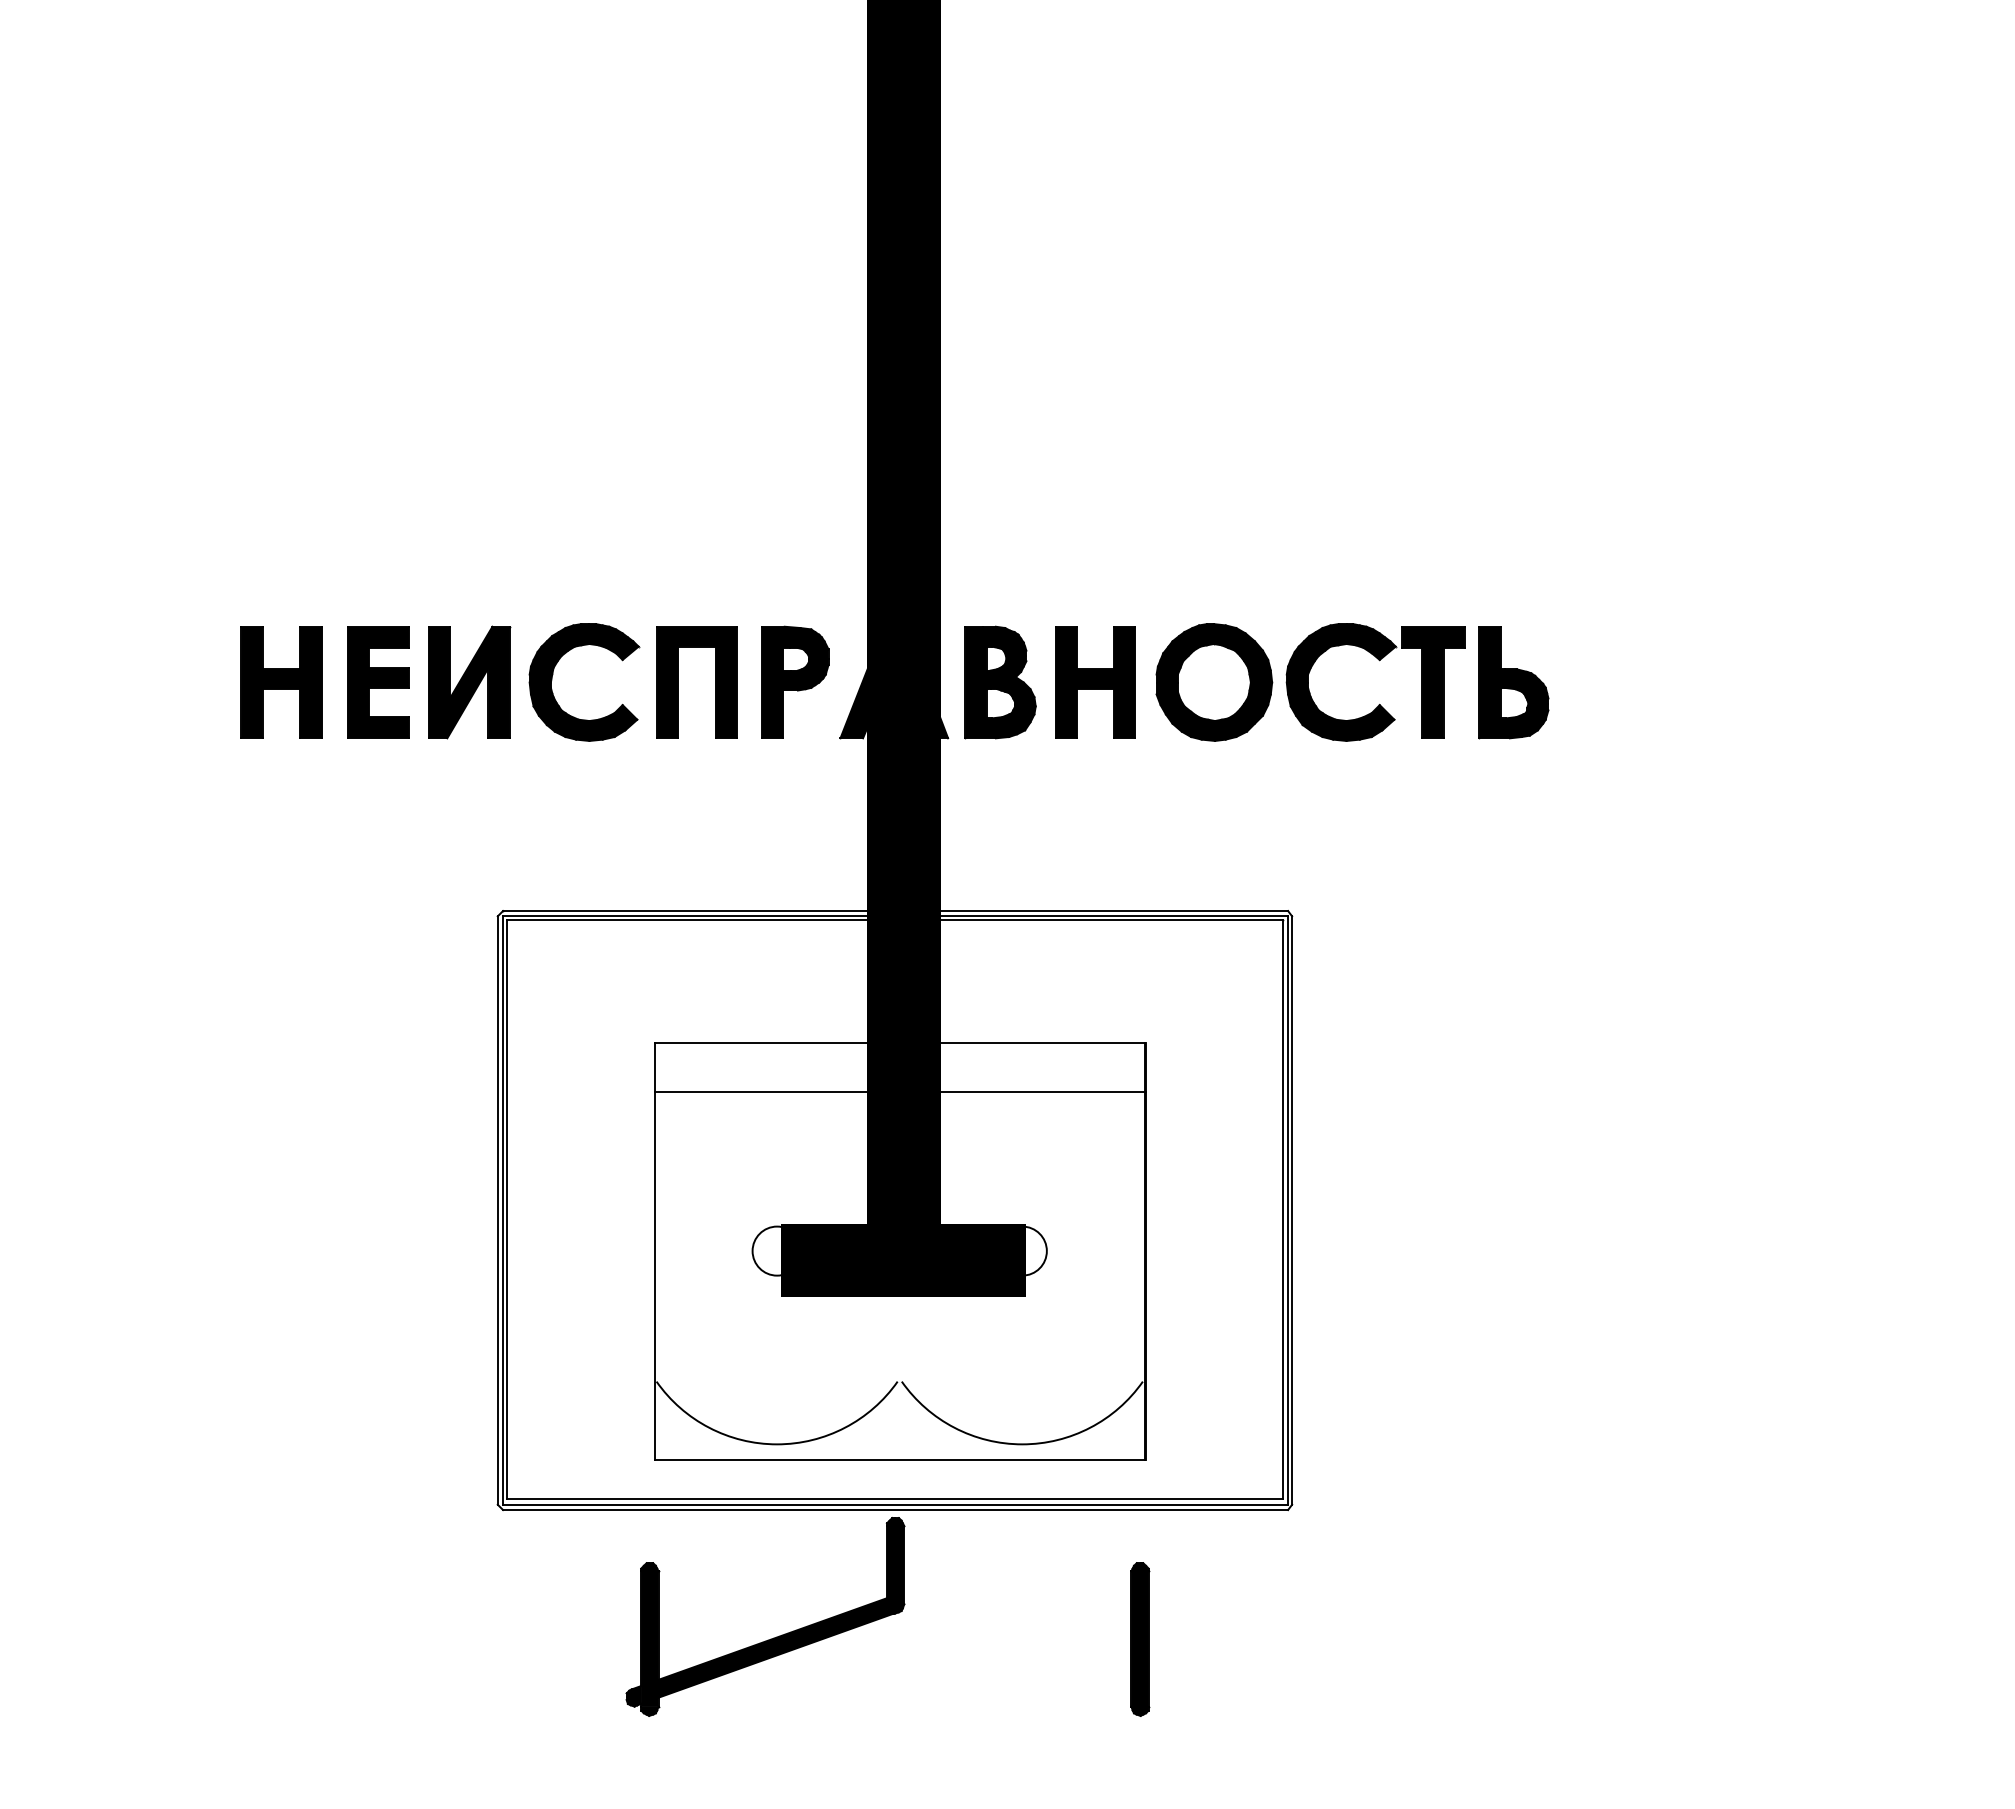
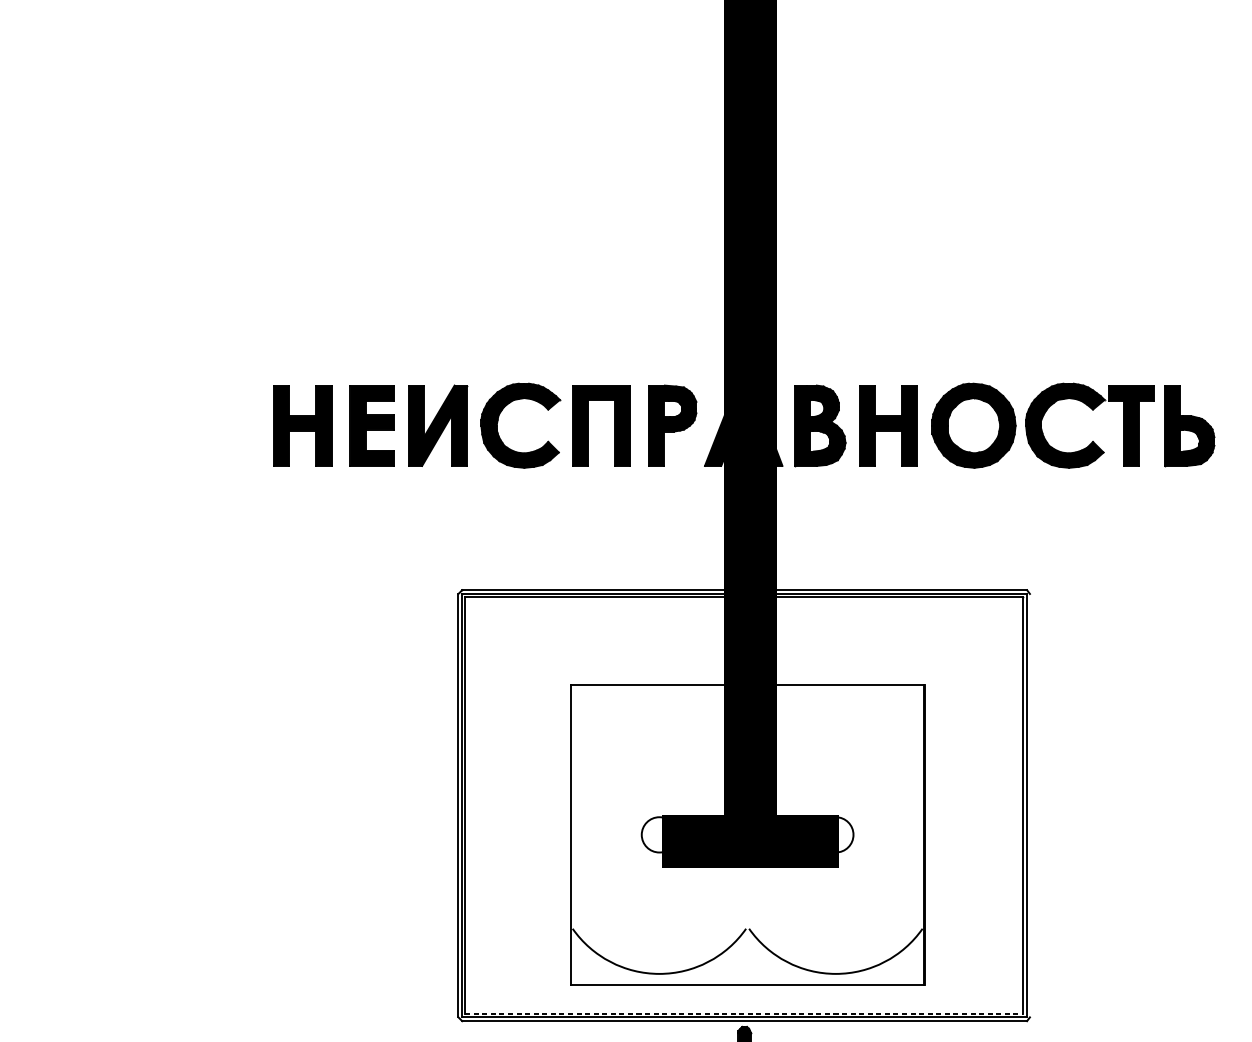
line: (899, 1091) -> (747, 720), removed
line: (1292, 1210) -> (1030, 805), removed
line: (894, 1499) -> (743, 1013), solid -> dashed

